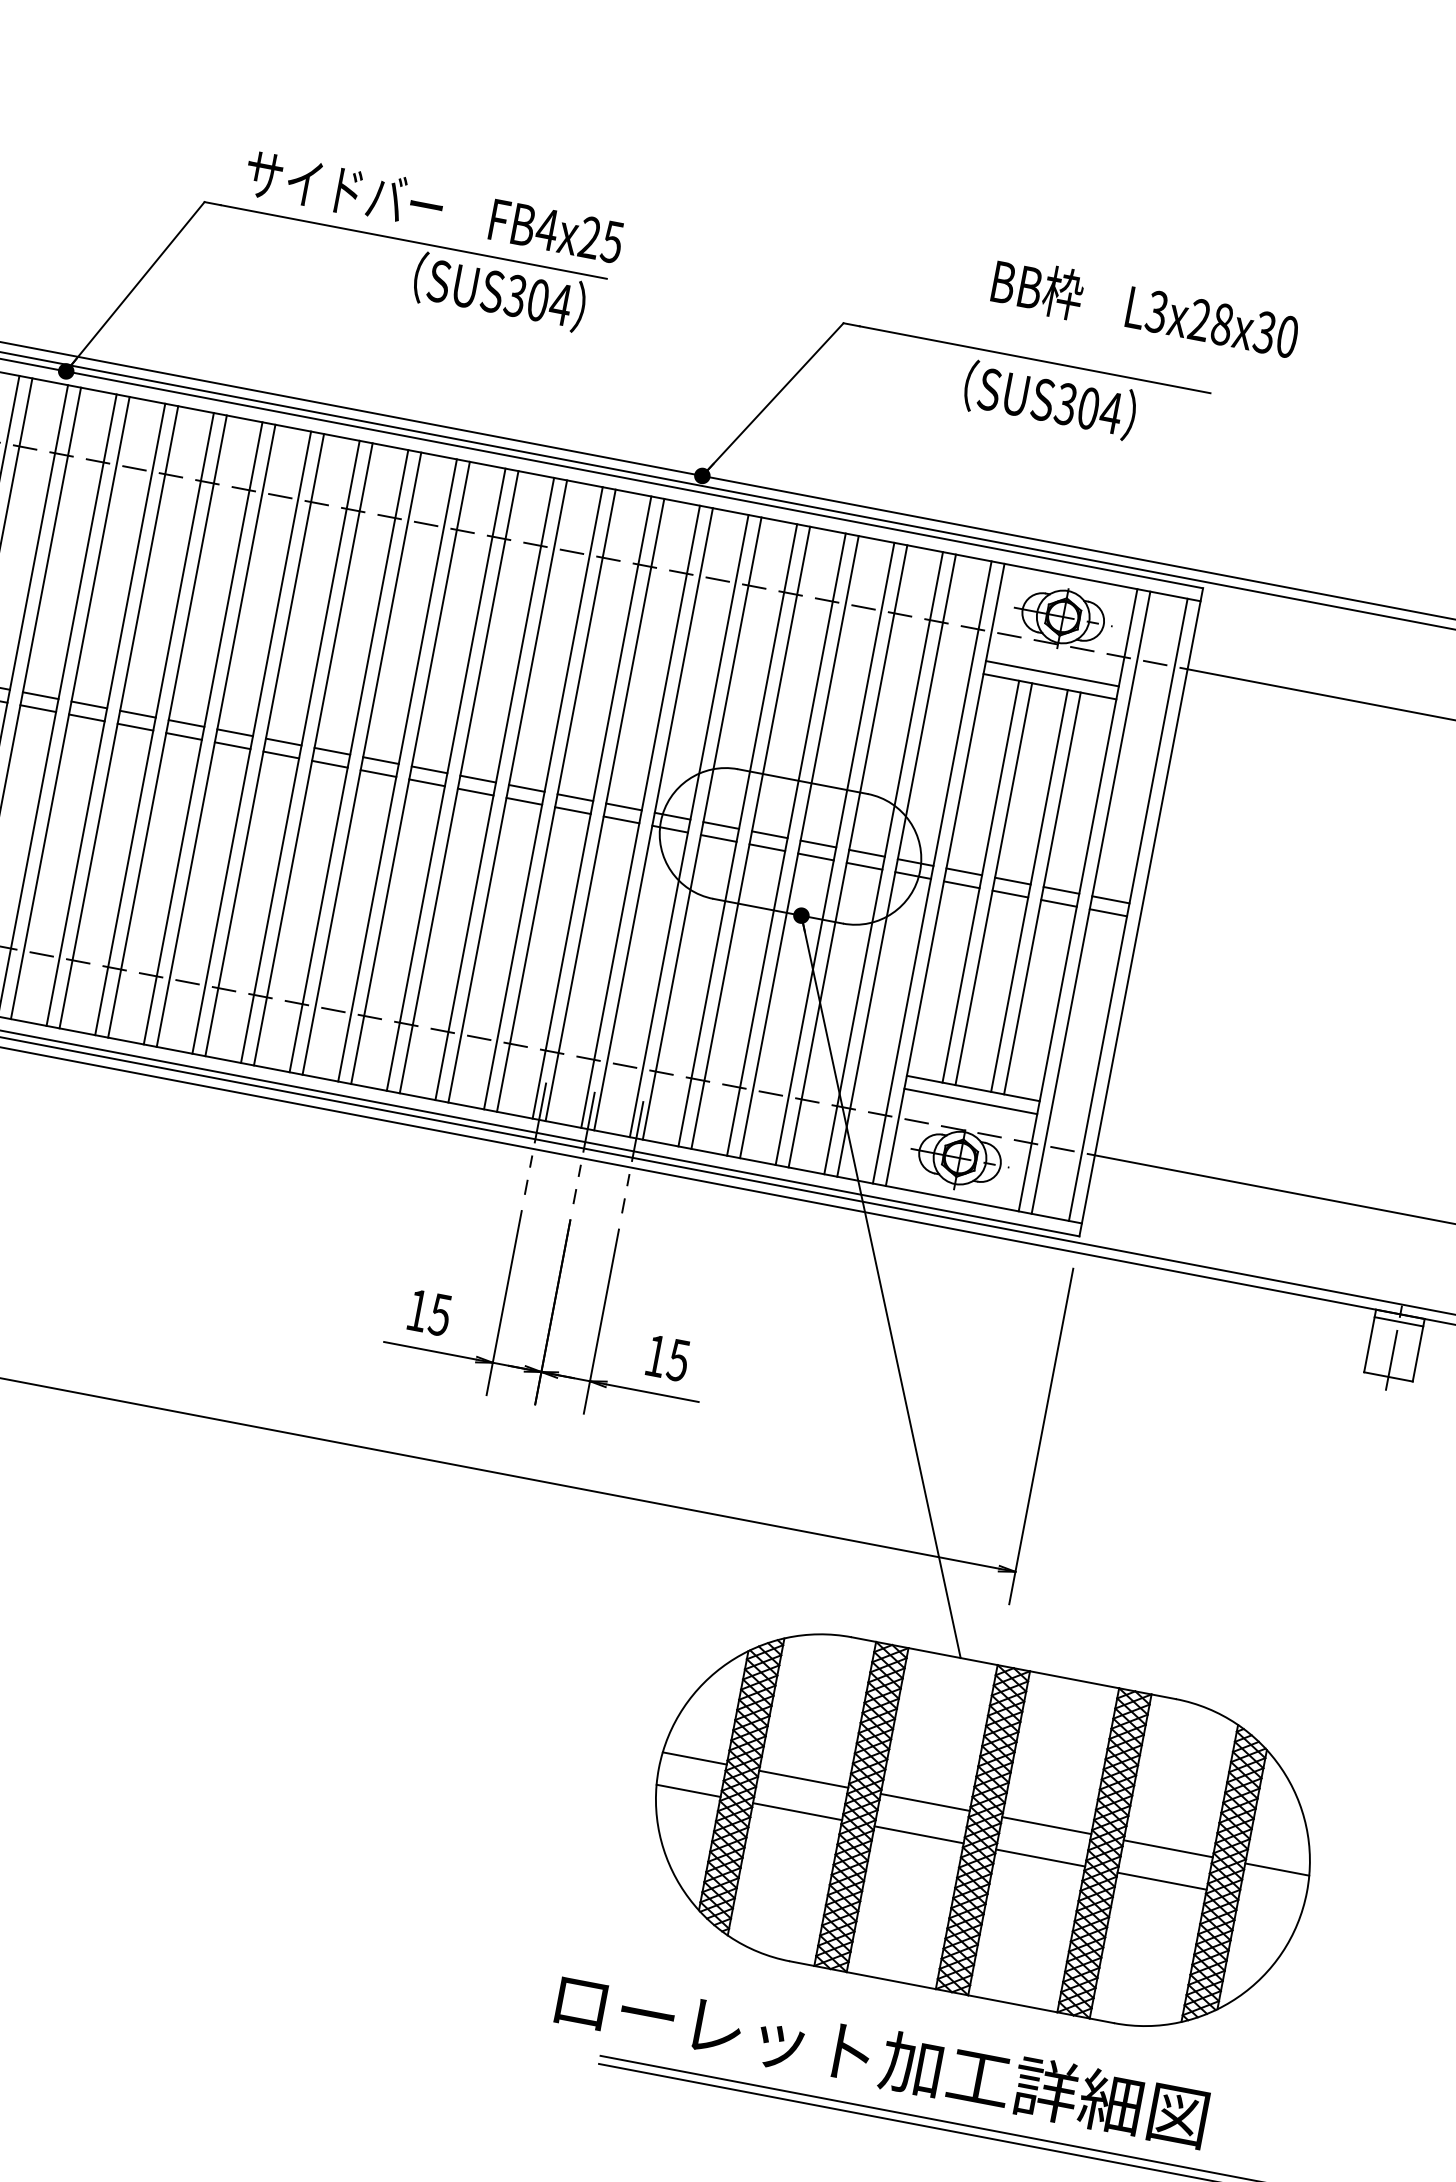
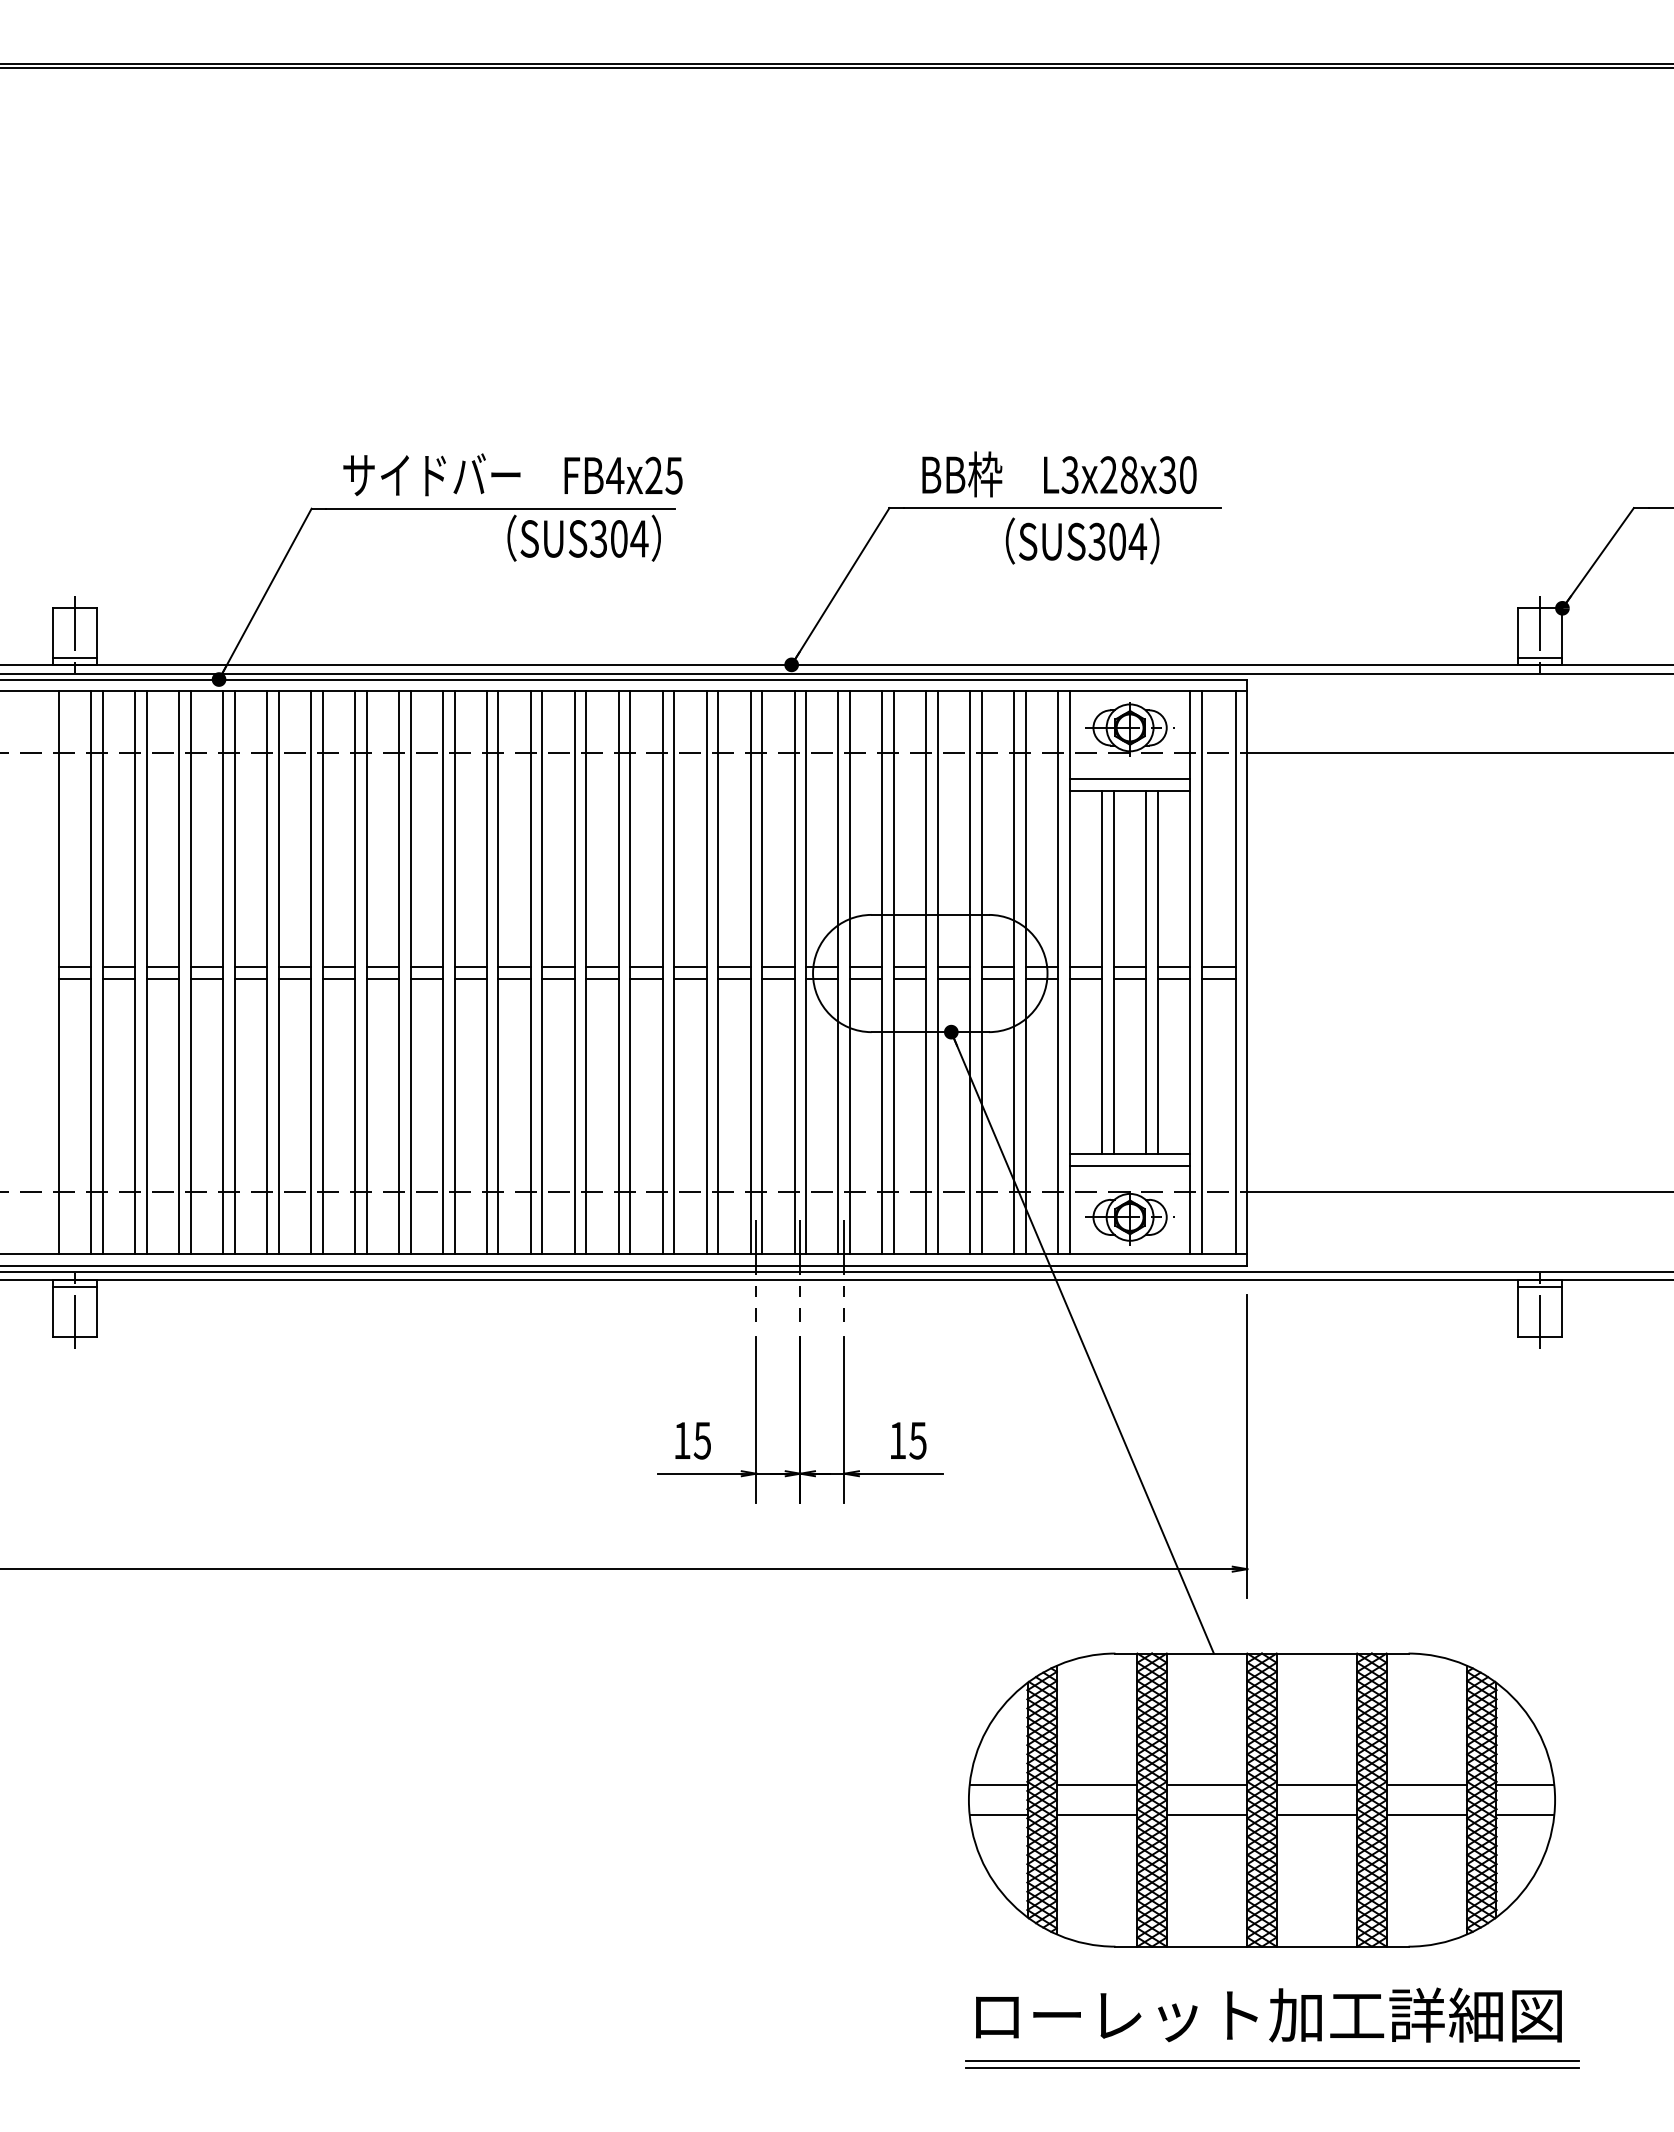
text: (1145, 309) -> (1059, 474), moved
line: (1271, 1901) -> (1525, 1814), added
text: (881, 2057) -> (1268, 2014), moved

